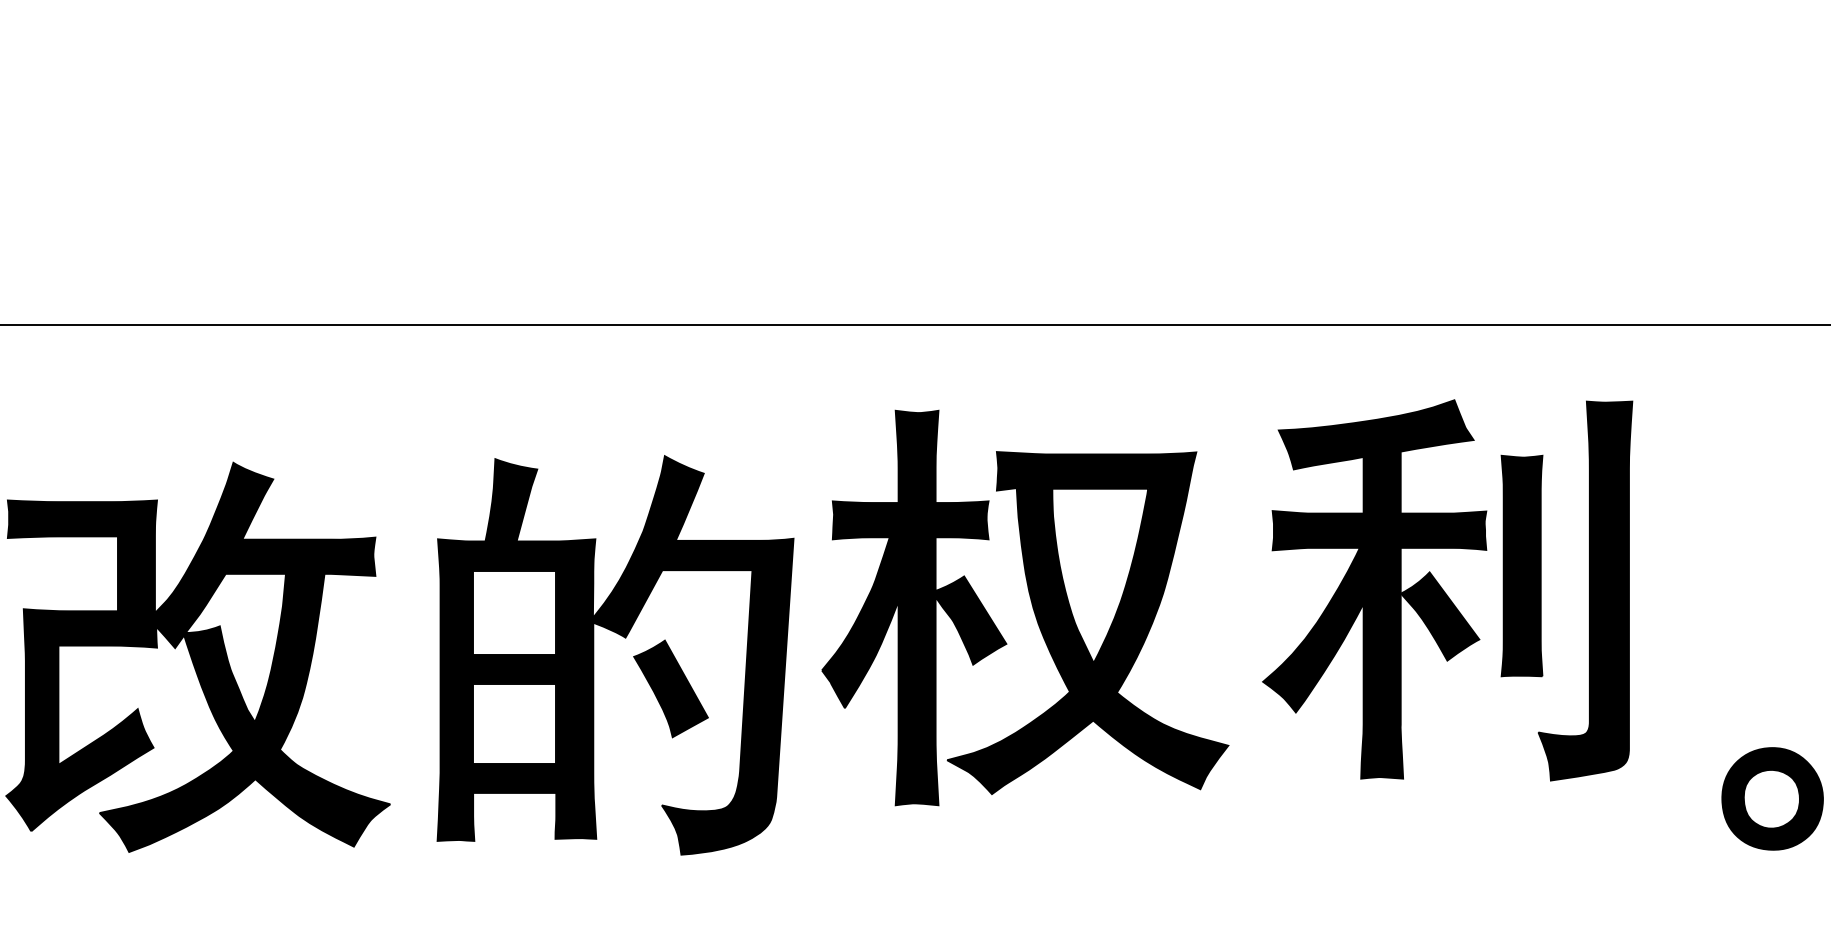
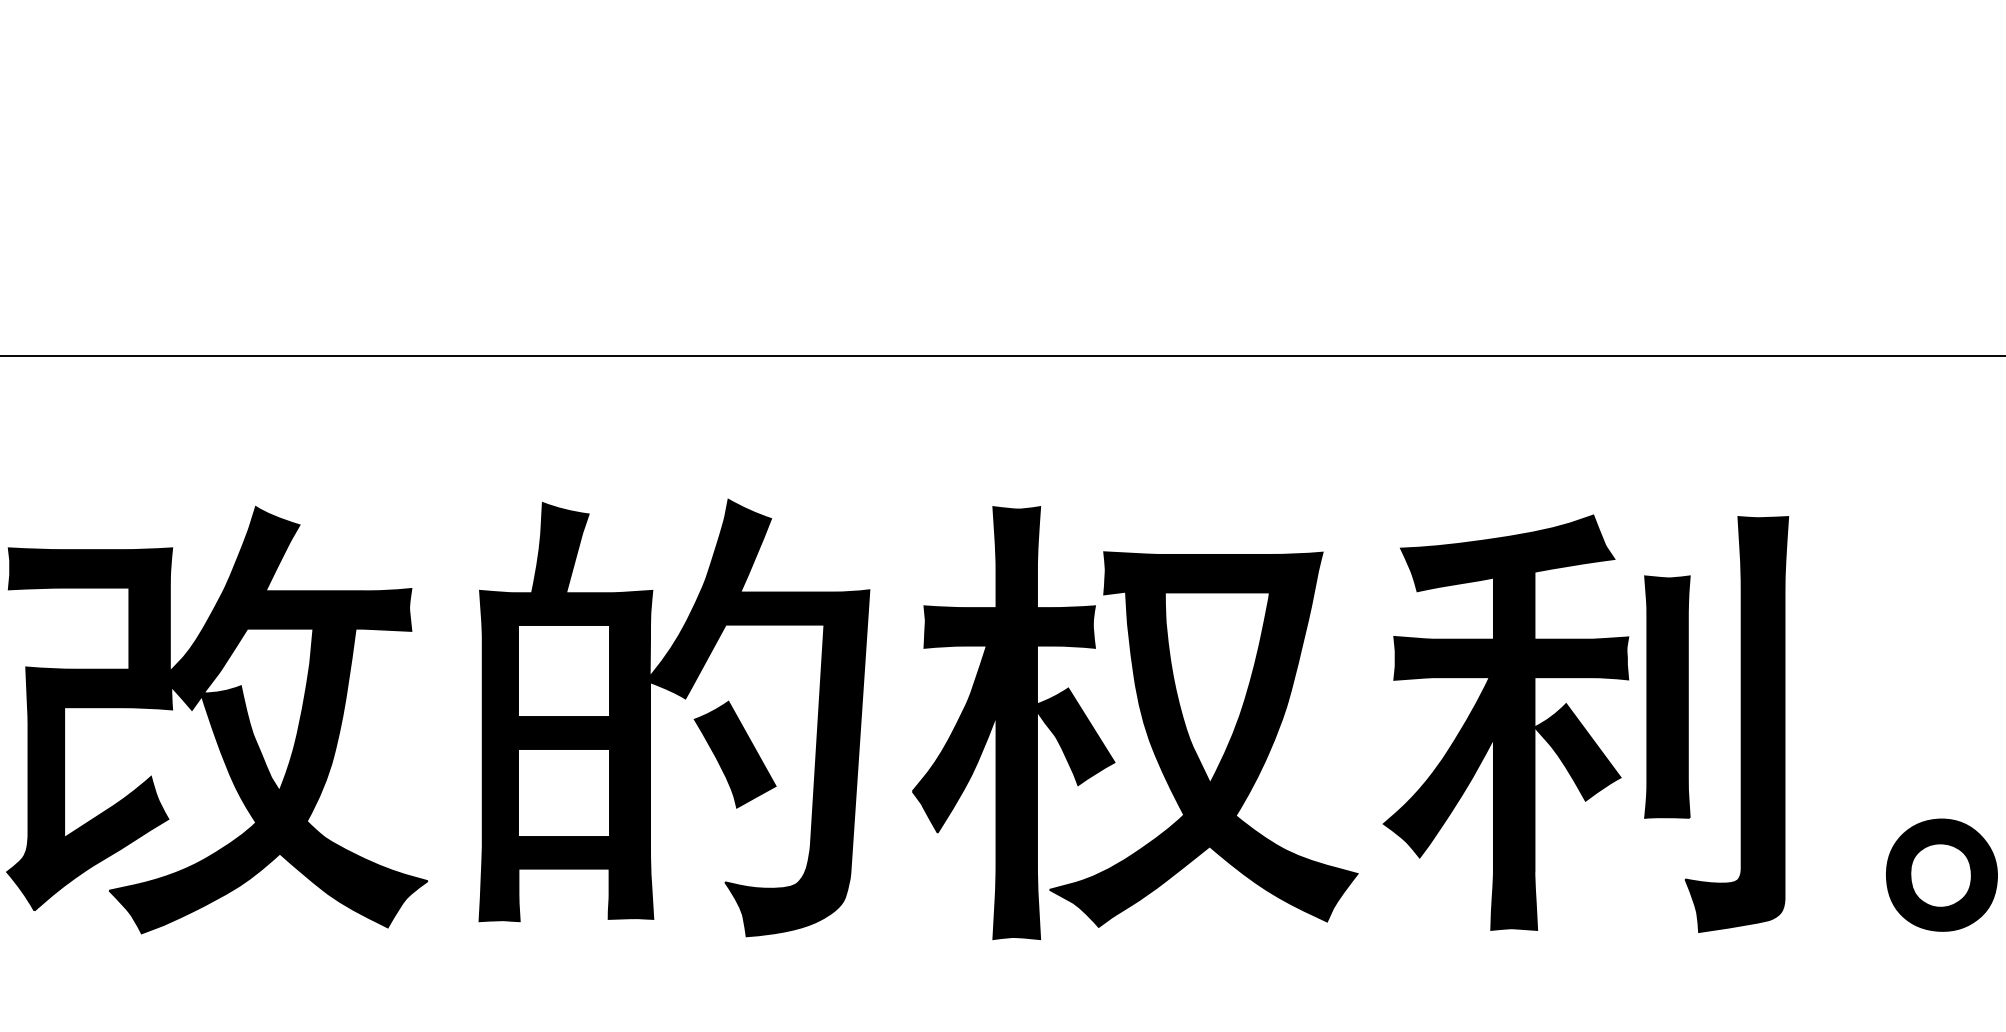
part: (1447, 590) -> (1585, 723), moved
part: (1031, 605) -> (1142, 720), moved

